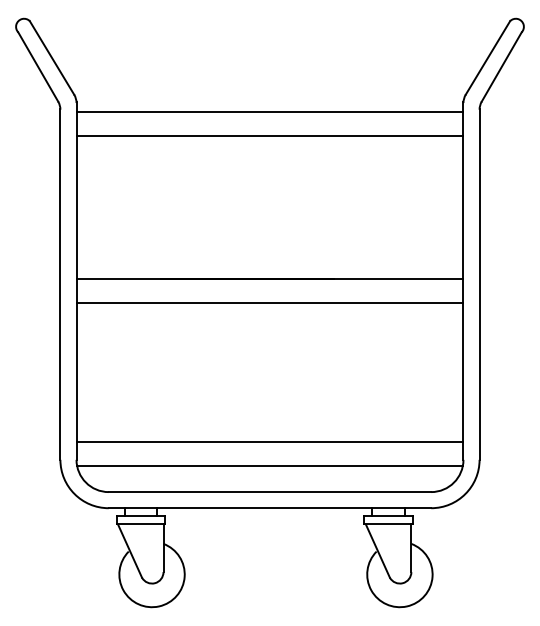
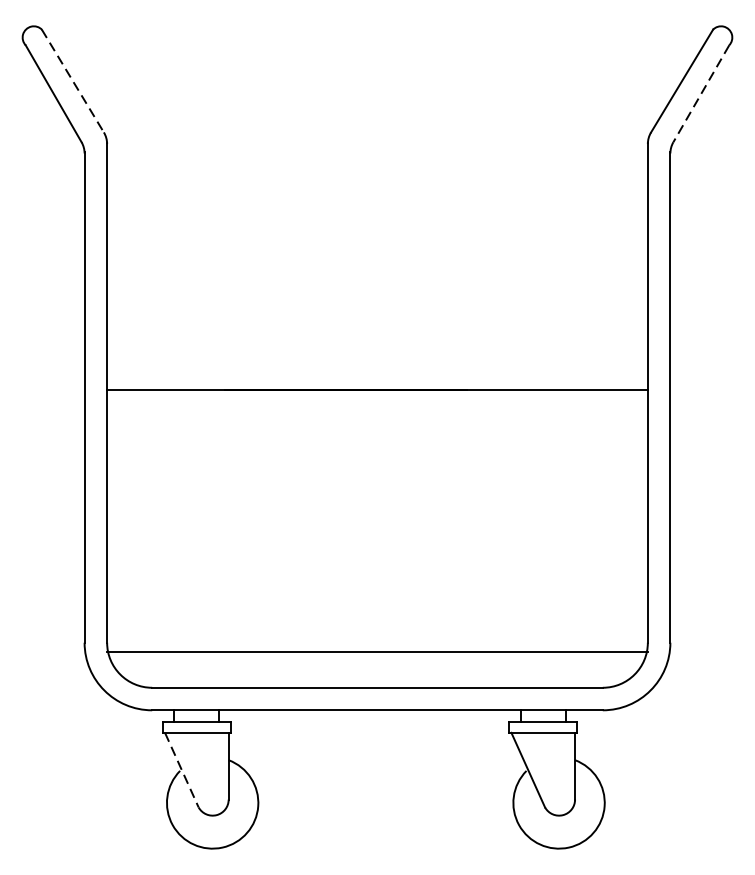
line: (52, 57) -> (73, 80), solid -> dashed
line: (501, 67) -> (701, 94), solid -> dashed
line: (269, 111) -> (376, 155), removed
line: (269, 136) -> (376, 190), removed
line: (269, 303) -> (376, 424), removed
line: (269, 442) -> (376, 618), removed
line: (130, 551) -> (182, 770), solid -> dashed

